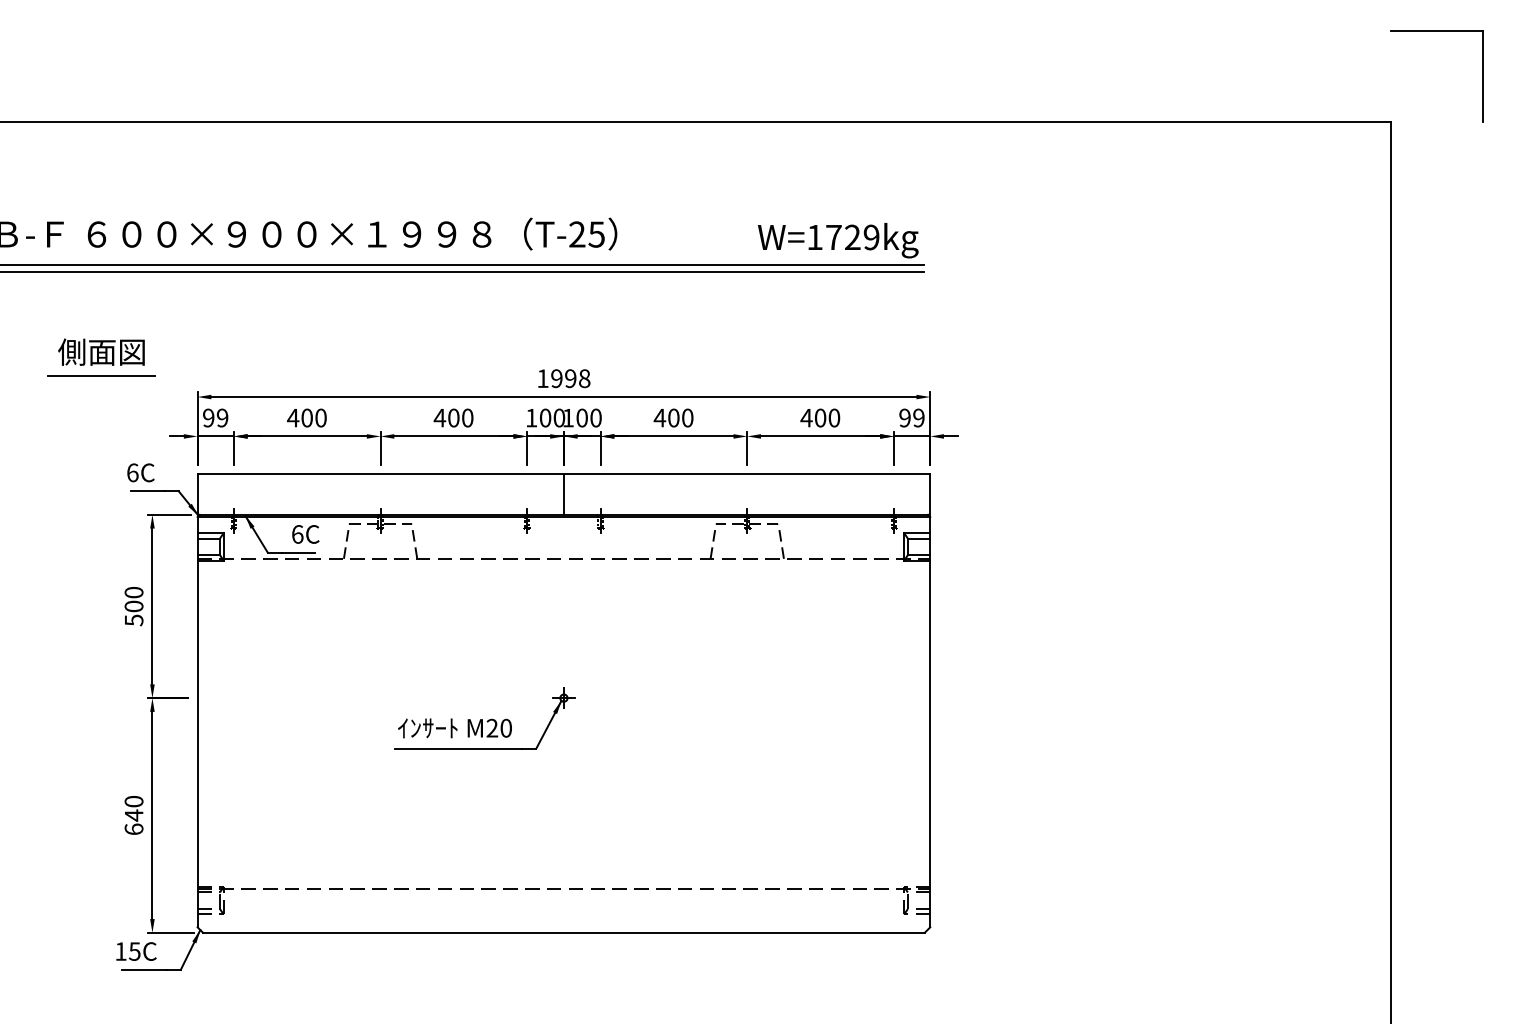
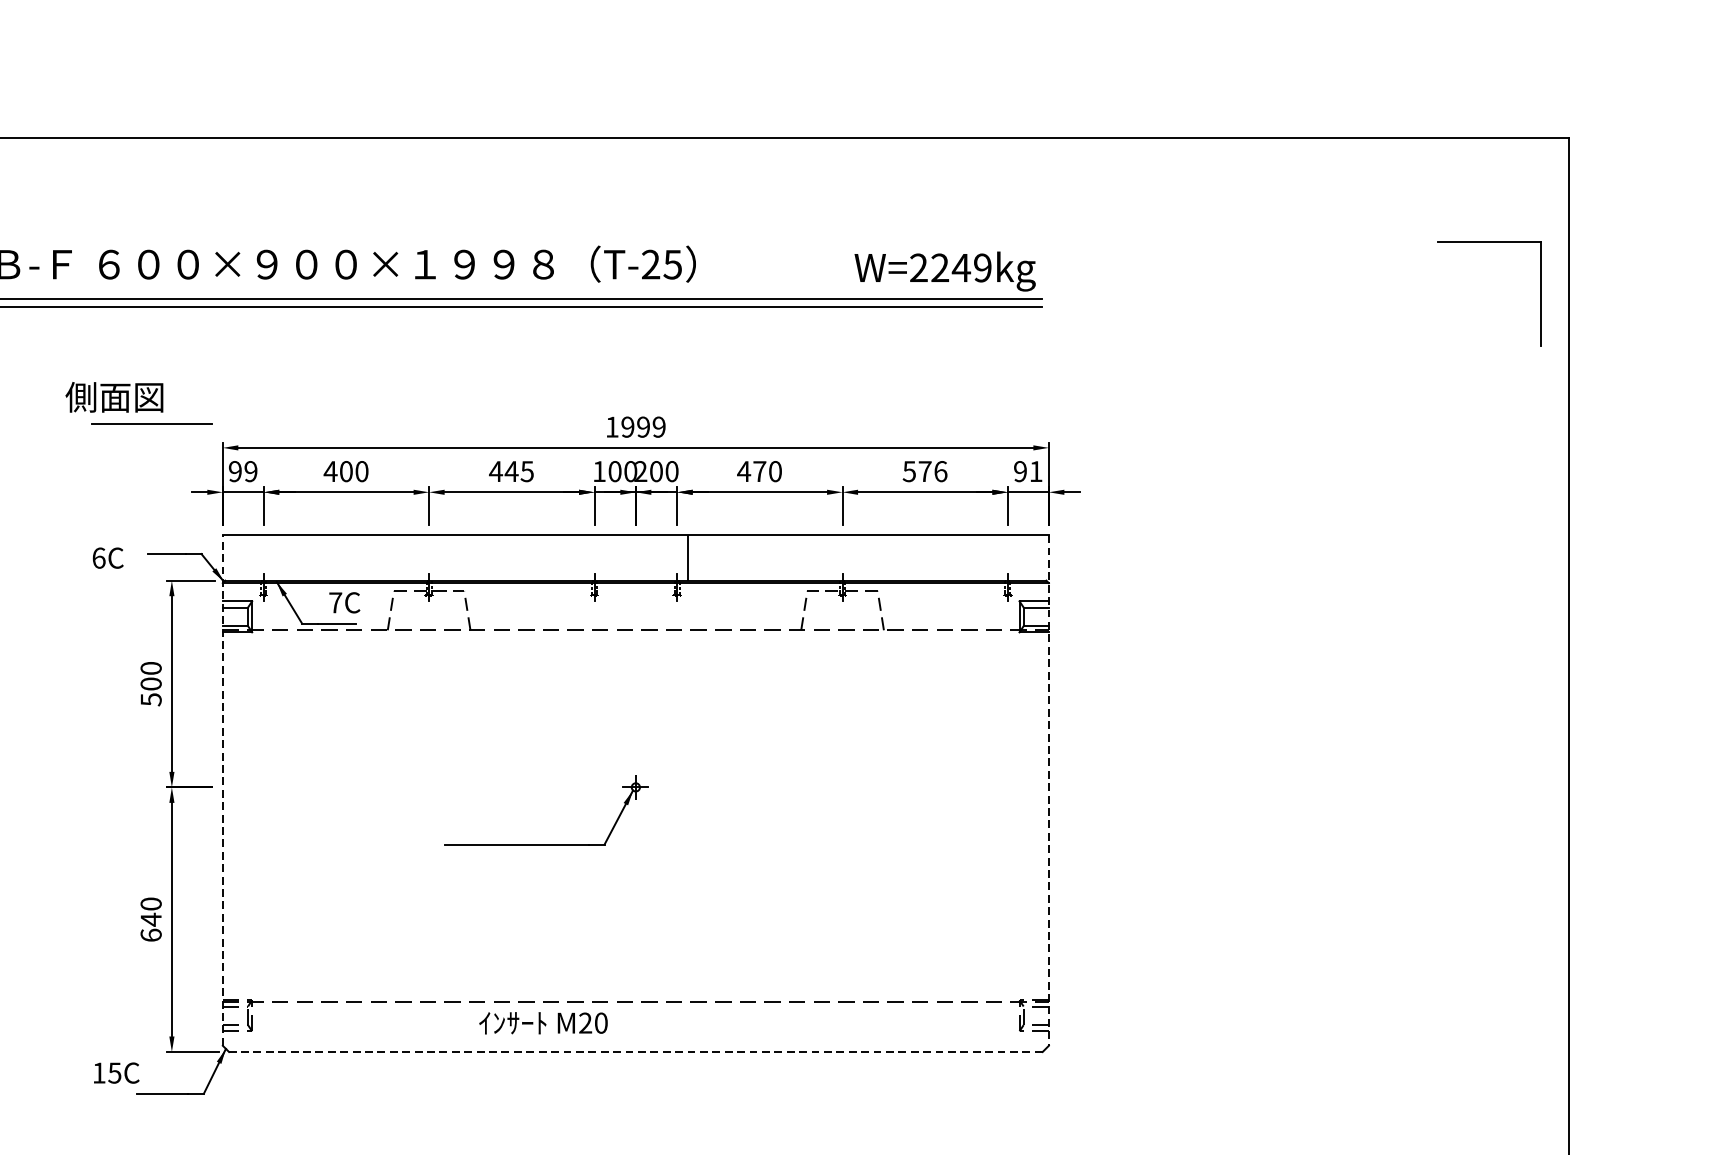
part: (1436, 31) -> (1488, 243), moved
text: (834, 236) -> (940, 266), W=1729kg -> W=2249kg
line: (101, 375) -> (151, 423), moved
text: (584, 378) -> (659, 426), 1998 -> 1999
text: (460, 417) -> (519, 470), 400 -> 445
text: (567, 417) -> (639, 470), 100 -> 200
text: (673, 417) -> (759, 470), 400 -> 470
text: (820, 417) -> (925, 470), 400 -> 576
text: (918, 417) -> (1035, 470), 99 -> 91
text: (140, 472) -> (107, 557), moved
line: (563, 494) -> (687, 557), moved
text: (297, 534) -> (335, 602), 6C -> 7C
line: (197, 700) -> (222, 790), solid -> dashed
line: (930, 701) -> (1049, 791), solid -> dashed
text: (454, 728) -> (542, 1023), moved
line: (563, 932) -> (635, 1051), solid -> dashed
text: (136, 951) -> (116, 1073), moved

